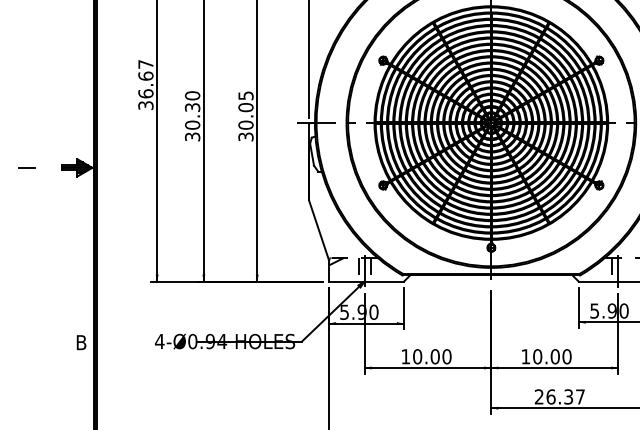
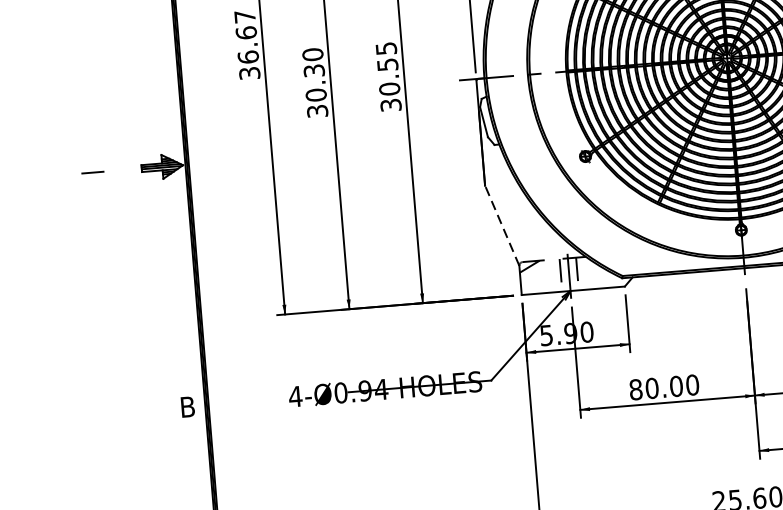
text: (245, 107) -> (387, 64), 30.05 -> 30.55
line: (319, 230) -> (502, 225), solid -> dashed
text: (405, 356) -> (635, 389), 10.00 -> 80.00

